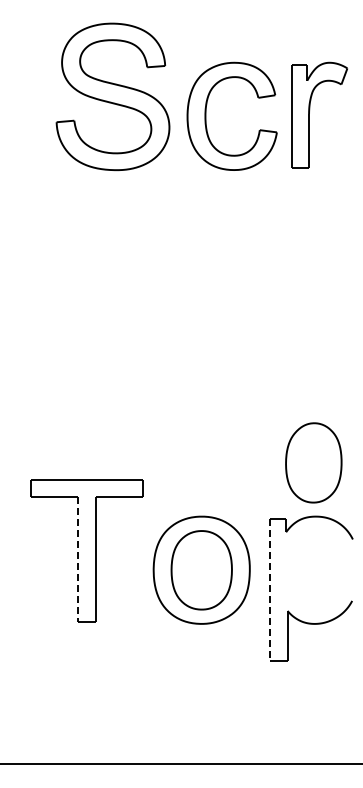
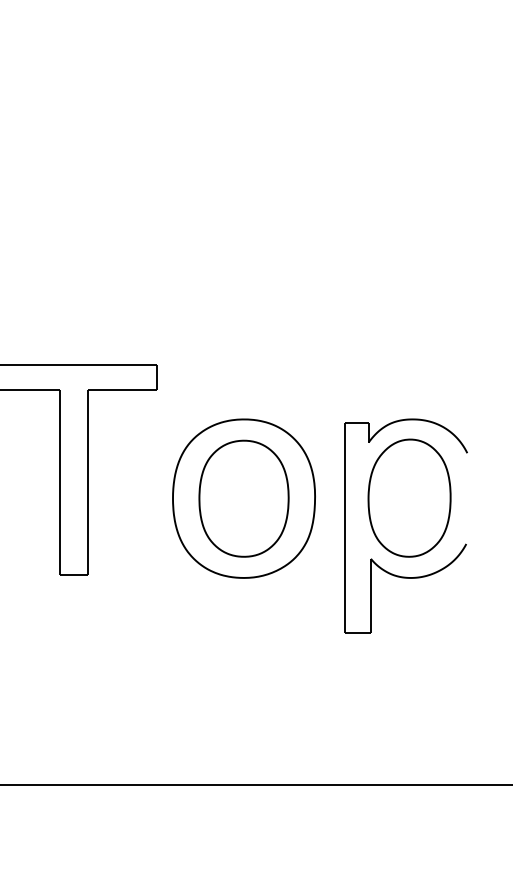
part: (313, 462) -> (409, 497), moved
line: (77, 559) -> (60, 482), dashed -> solid
line: (270, 590) -> (345, 528), dashed -> solid

